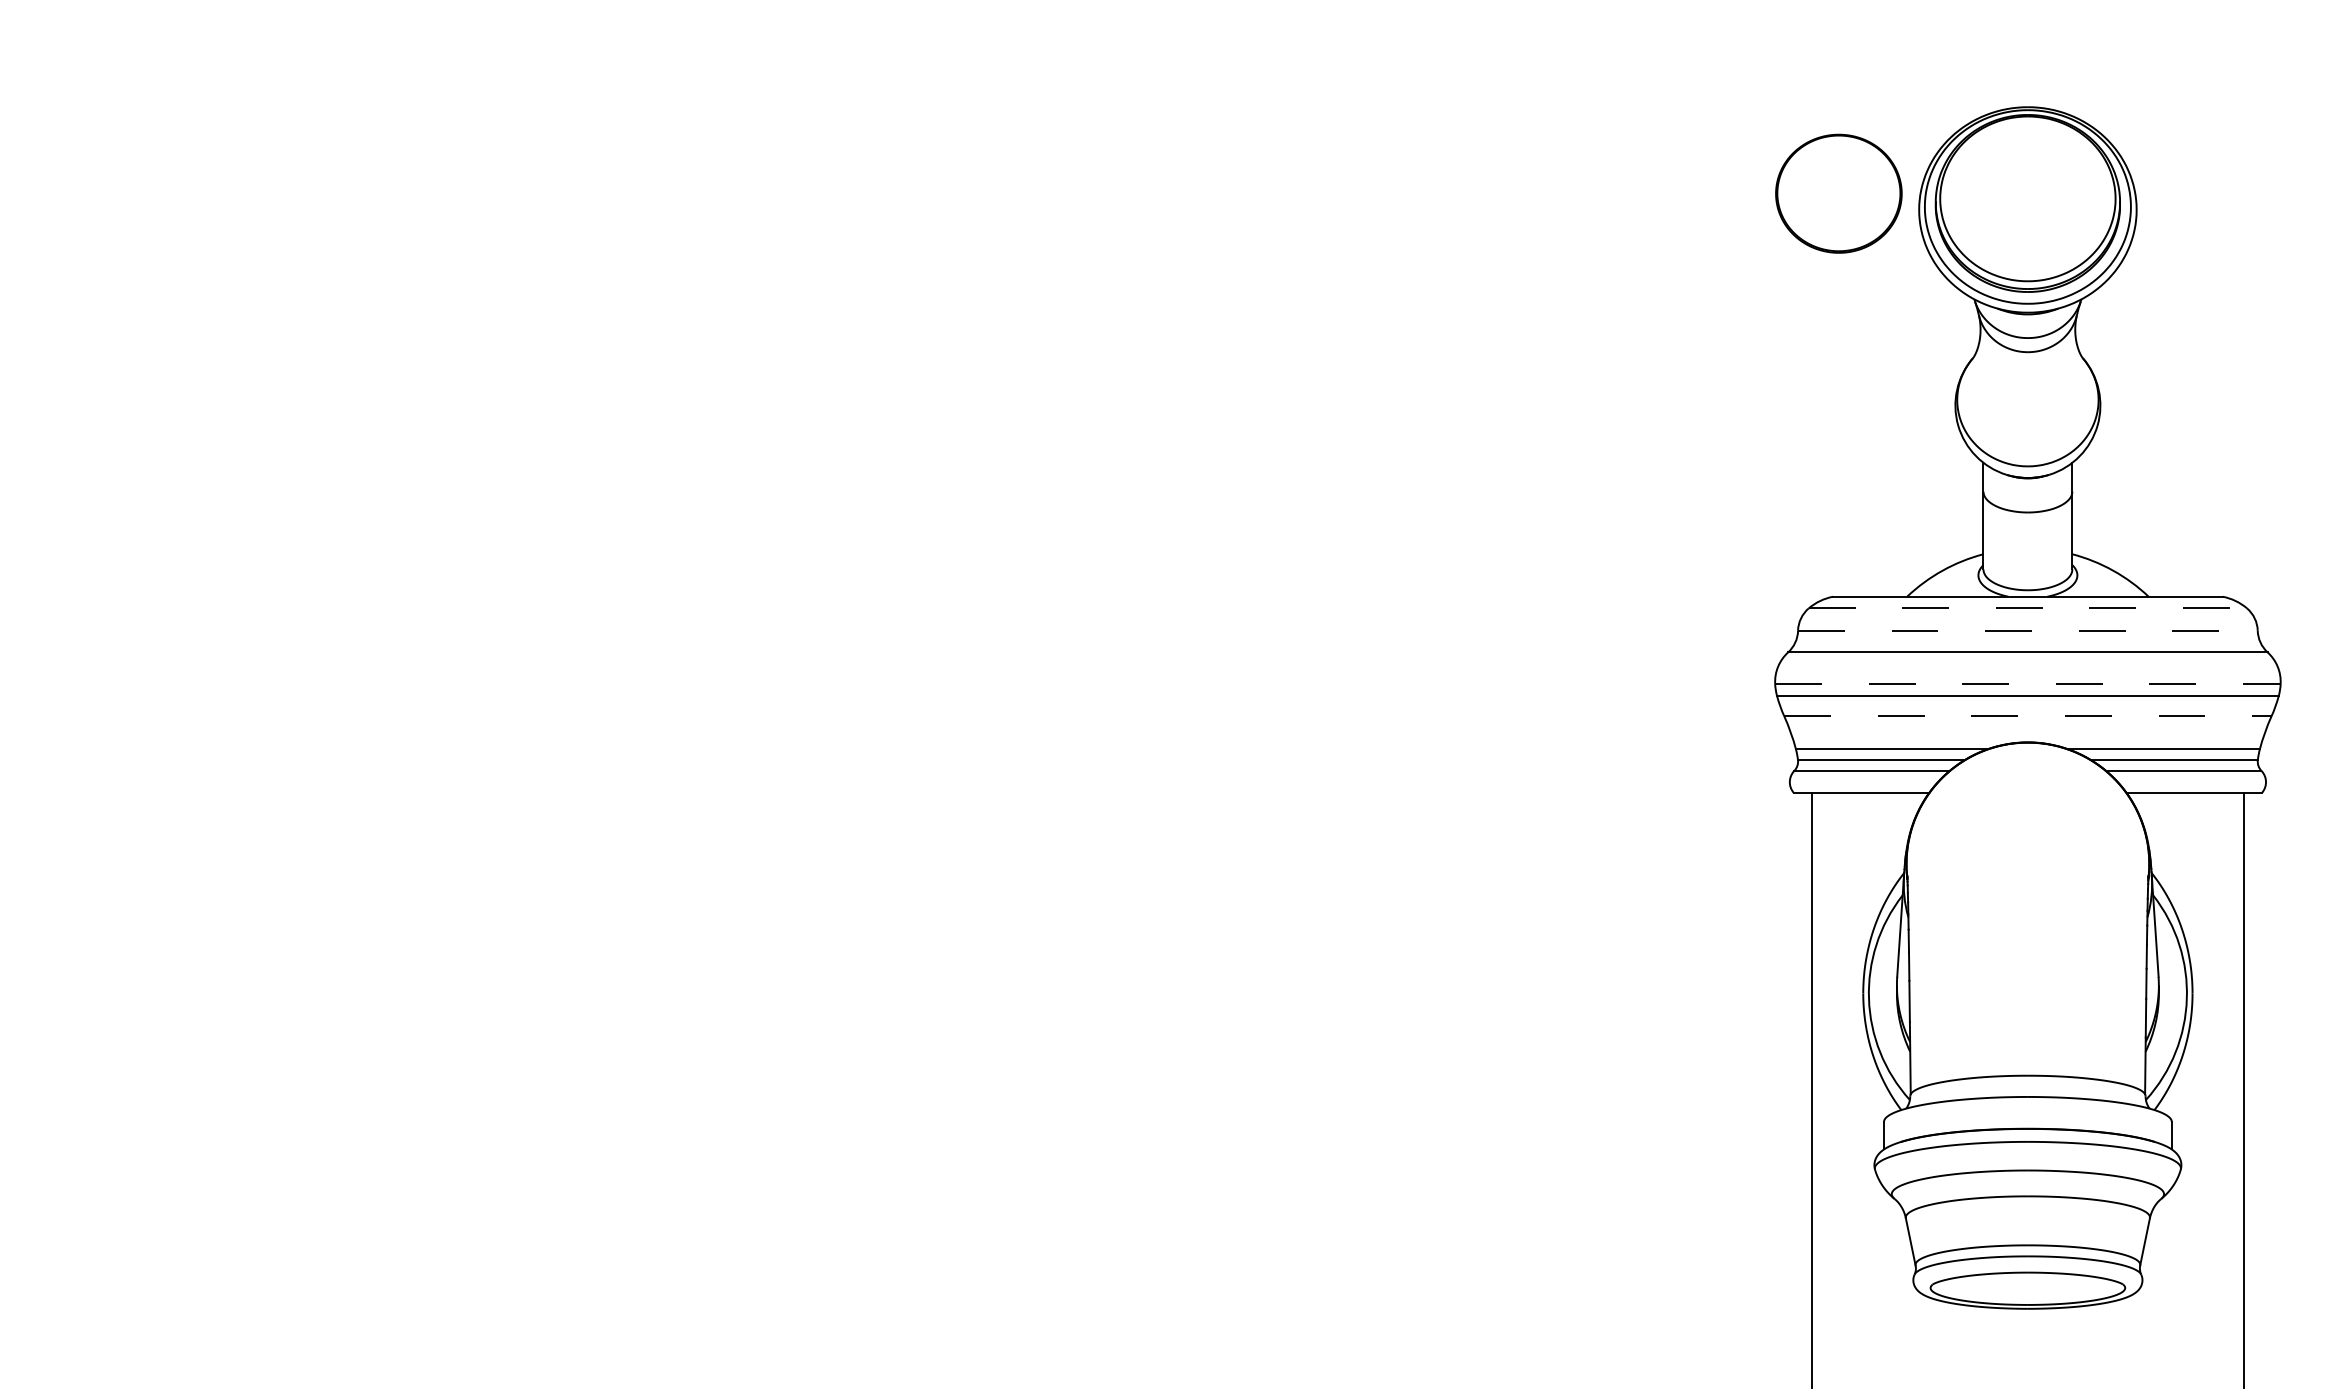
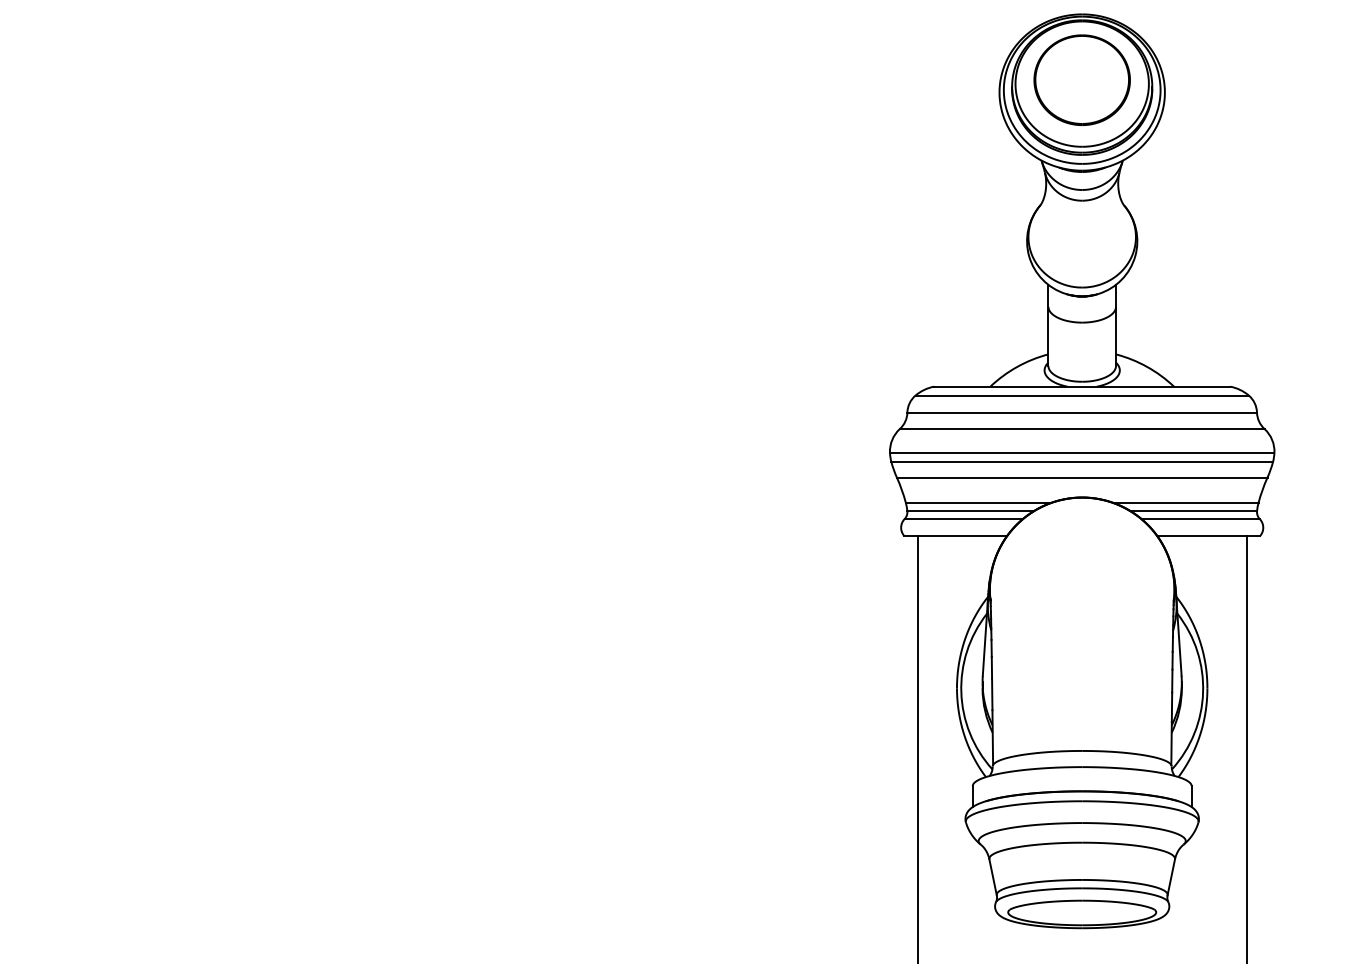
part: (1838, 193) -> (1081, 80), moved
line: (2028, 608) -> (1082, 395), dashed -> solid
line: (2027, 630) -> (1081, 412), dashed -> solid
line: (2027, 683) -> (1081, 452), dashed -> solid
line: (2027, 716) -> (1081, 477), dashed -> solid

